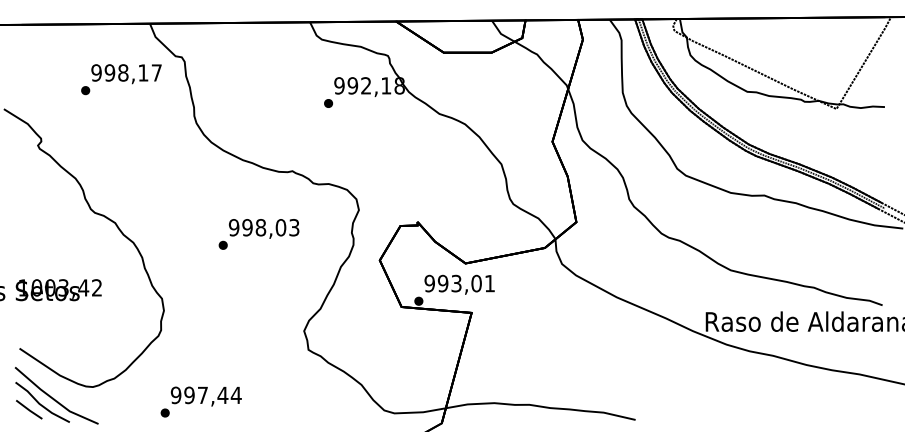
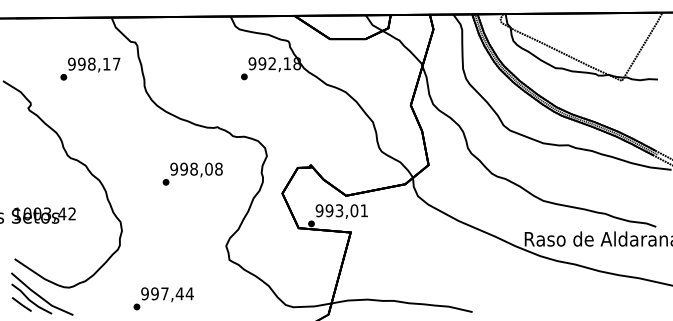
text: (121, 78) -> (90, 68), moved
text: (293, 226) -> (218, 168), 998,03 -> 998,08
text: (200, 401) -> (163, 298), moved

